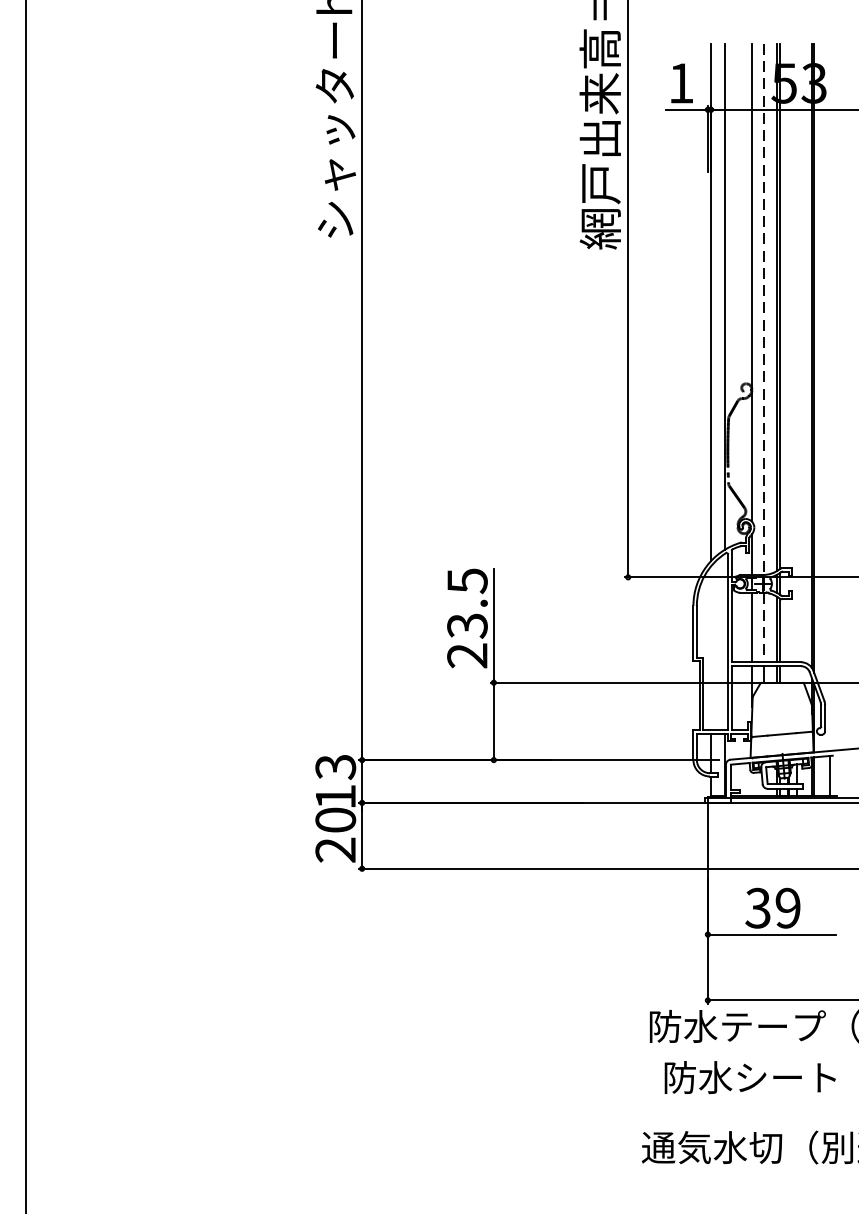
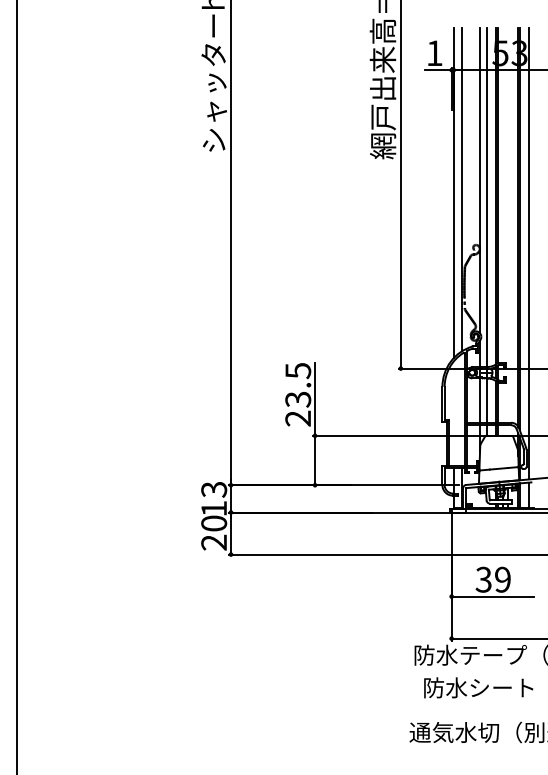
line: (764, 310) -> (487, 198), dashed -> solid
line: (829, 397) -> (529, 253), added
line: (764, 628) -> (487, 401), dashed -> solid

